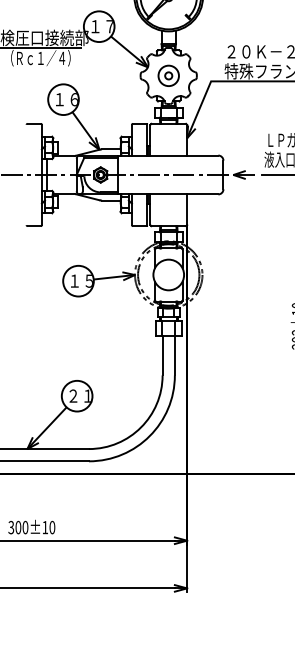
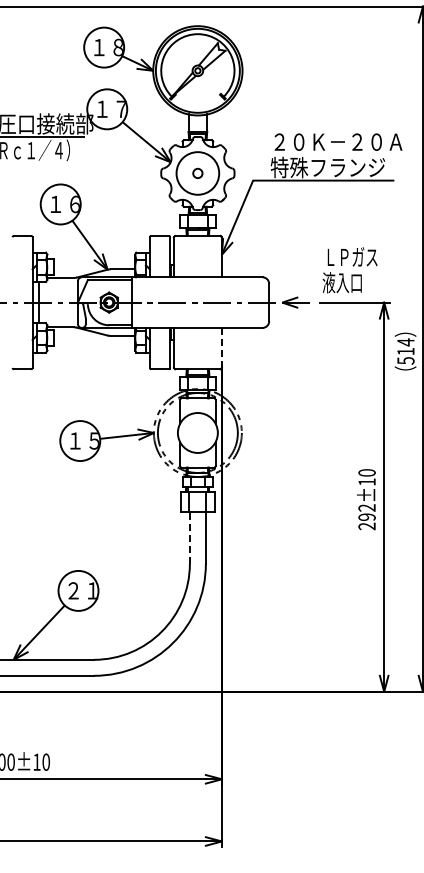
circle: (168, 75) -> (197, 173), size x1.6
line: (186, 209) -> (221, 347), solid -> dashed
line: (162, 355) -> (189, 538), solid -> dashed

